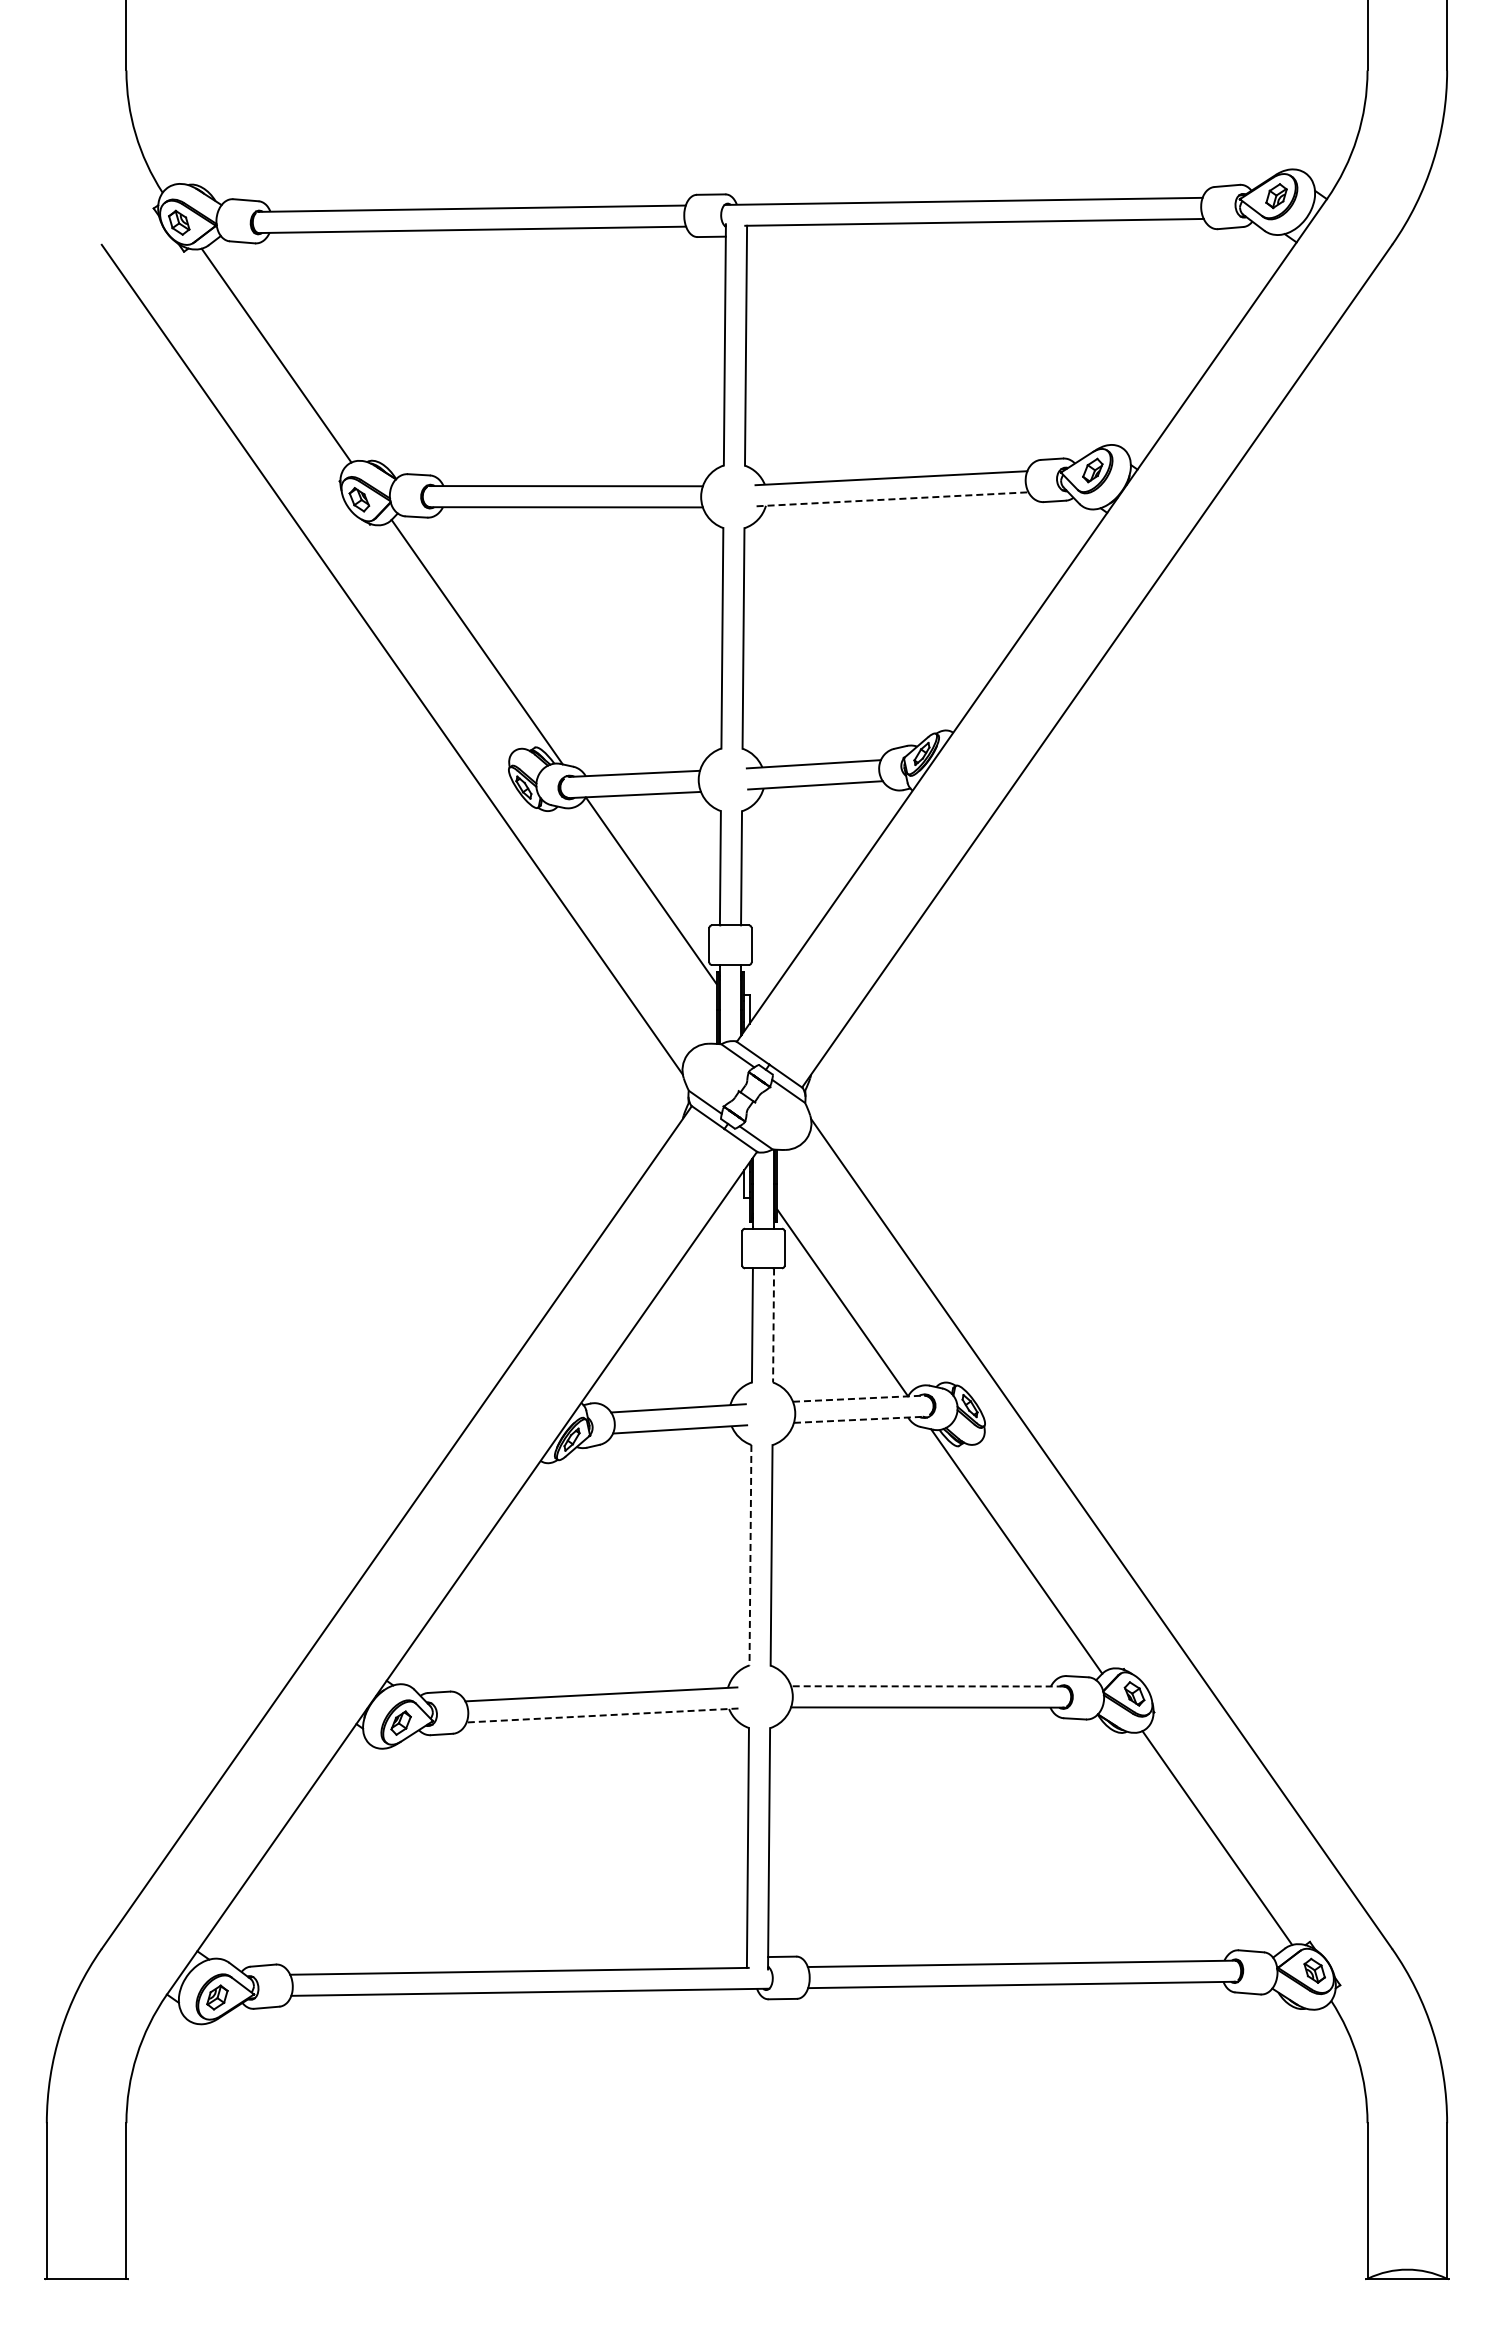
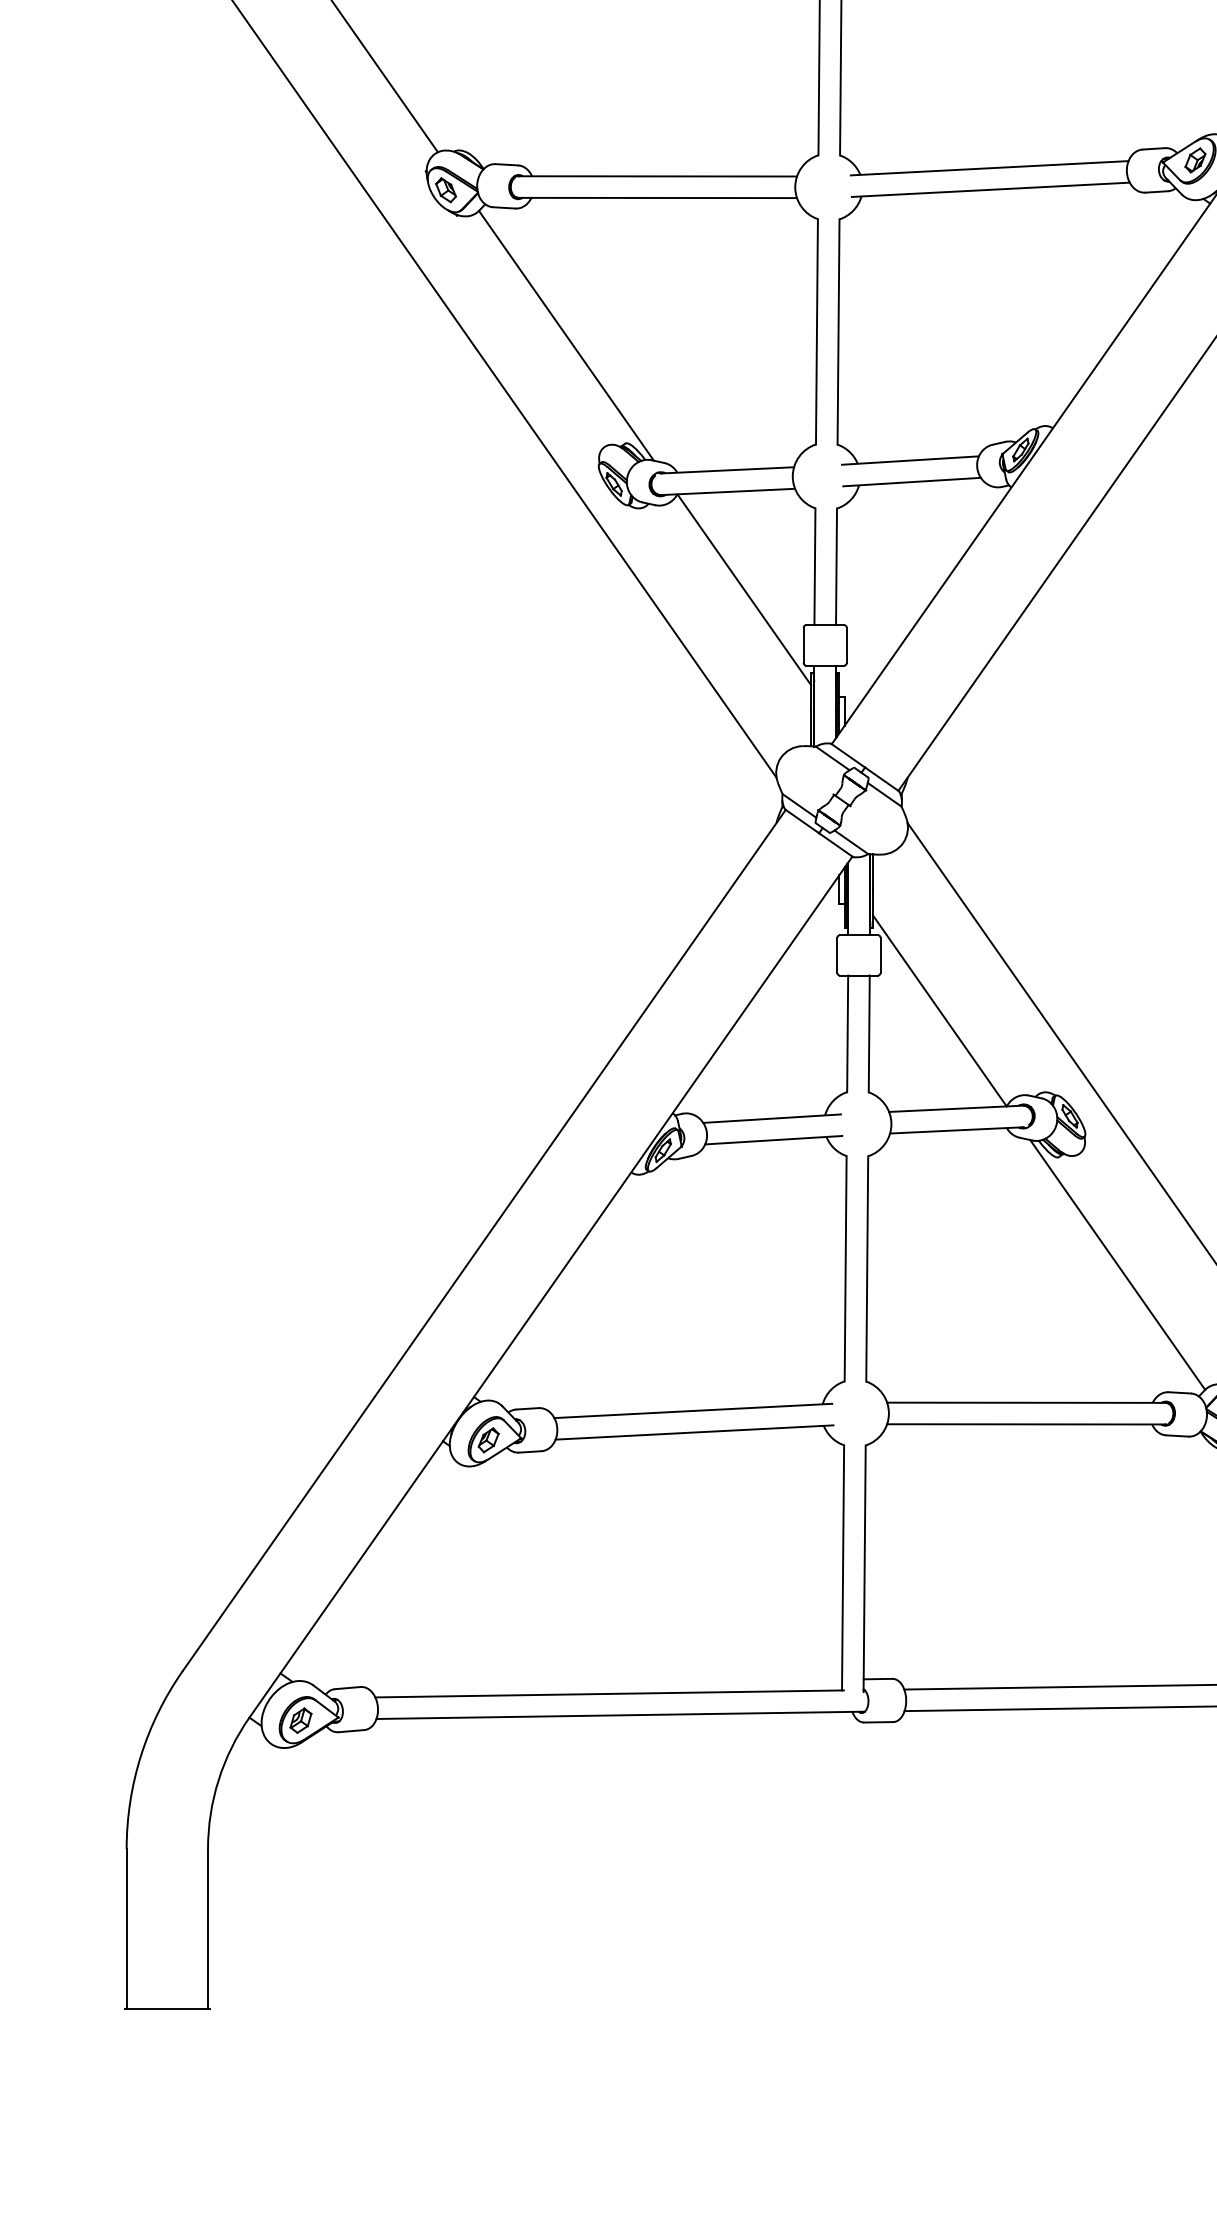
line: (893, 499) -> (991, 190), dashed -> solid
line: (773, 1326) -> (869, 1035), dashed -> solid
line: (858, 1398) -> (956, 1108), dashed -> solid
line: (859, 1419) -> (957, 1130), dashed -> solid
line: (750, 1555) -> (845, 1269), dashed -> solid
line: (926, 1686) -> (1025, 1402), dashed -> solid
line: (602, 1715) -> (694, 1432), dashed -> solid

